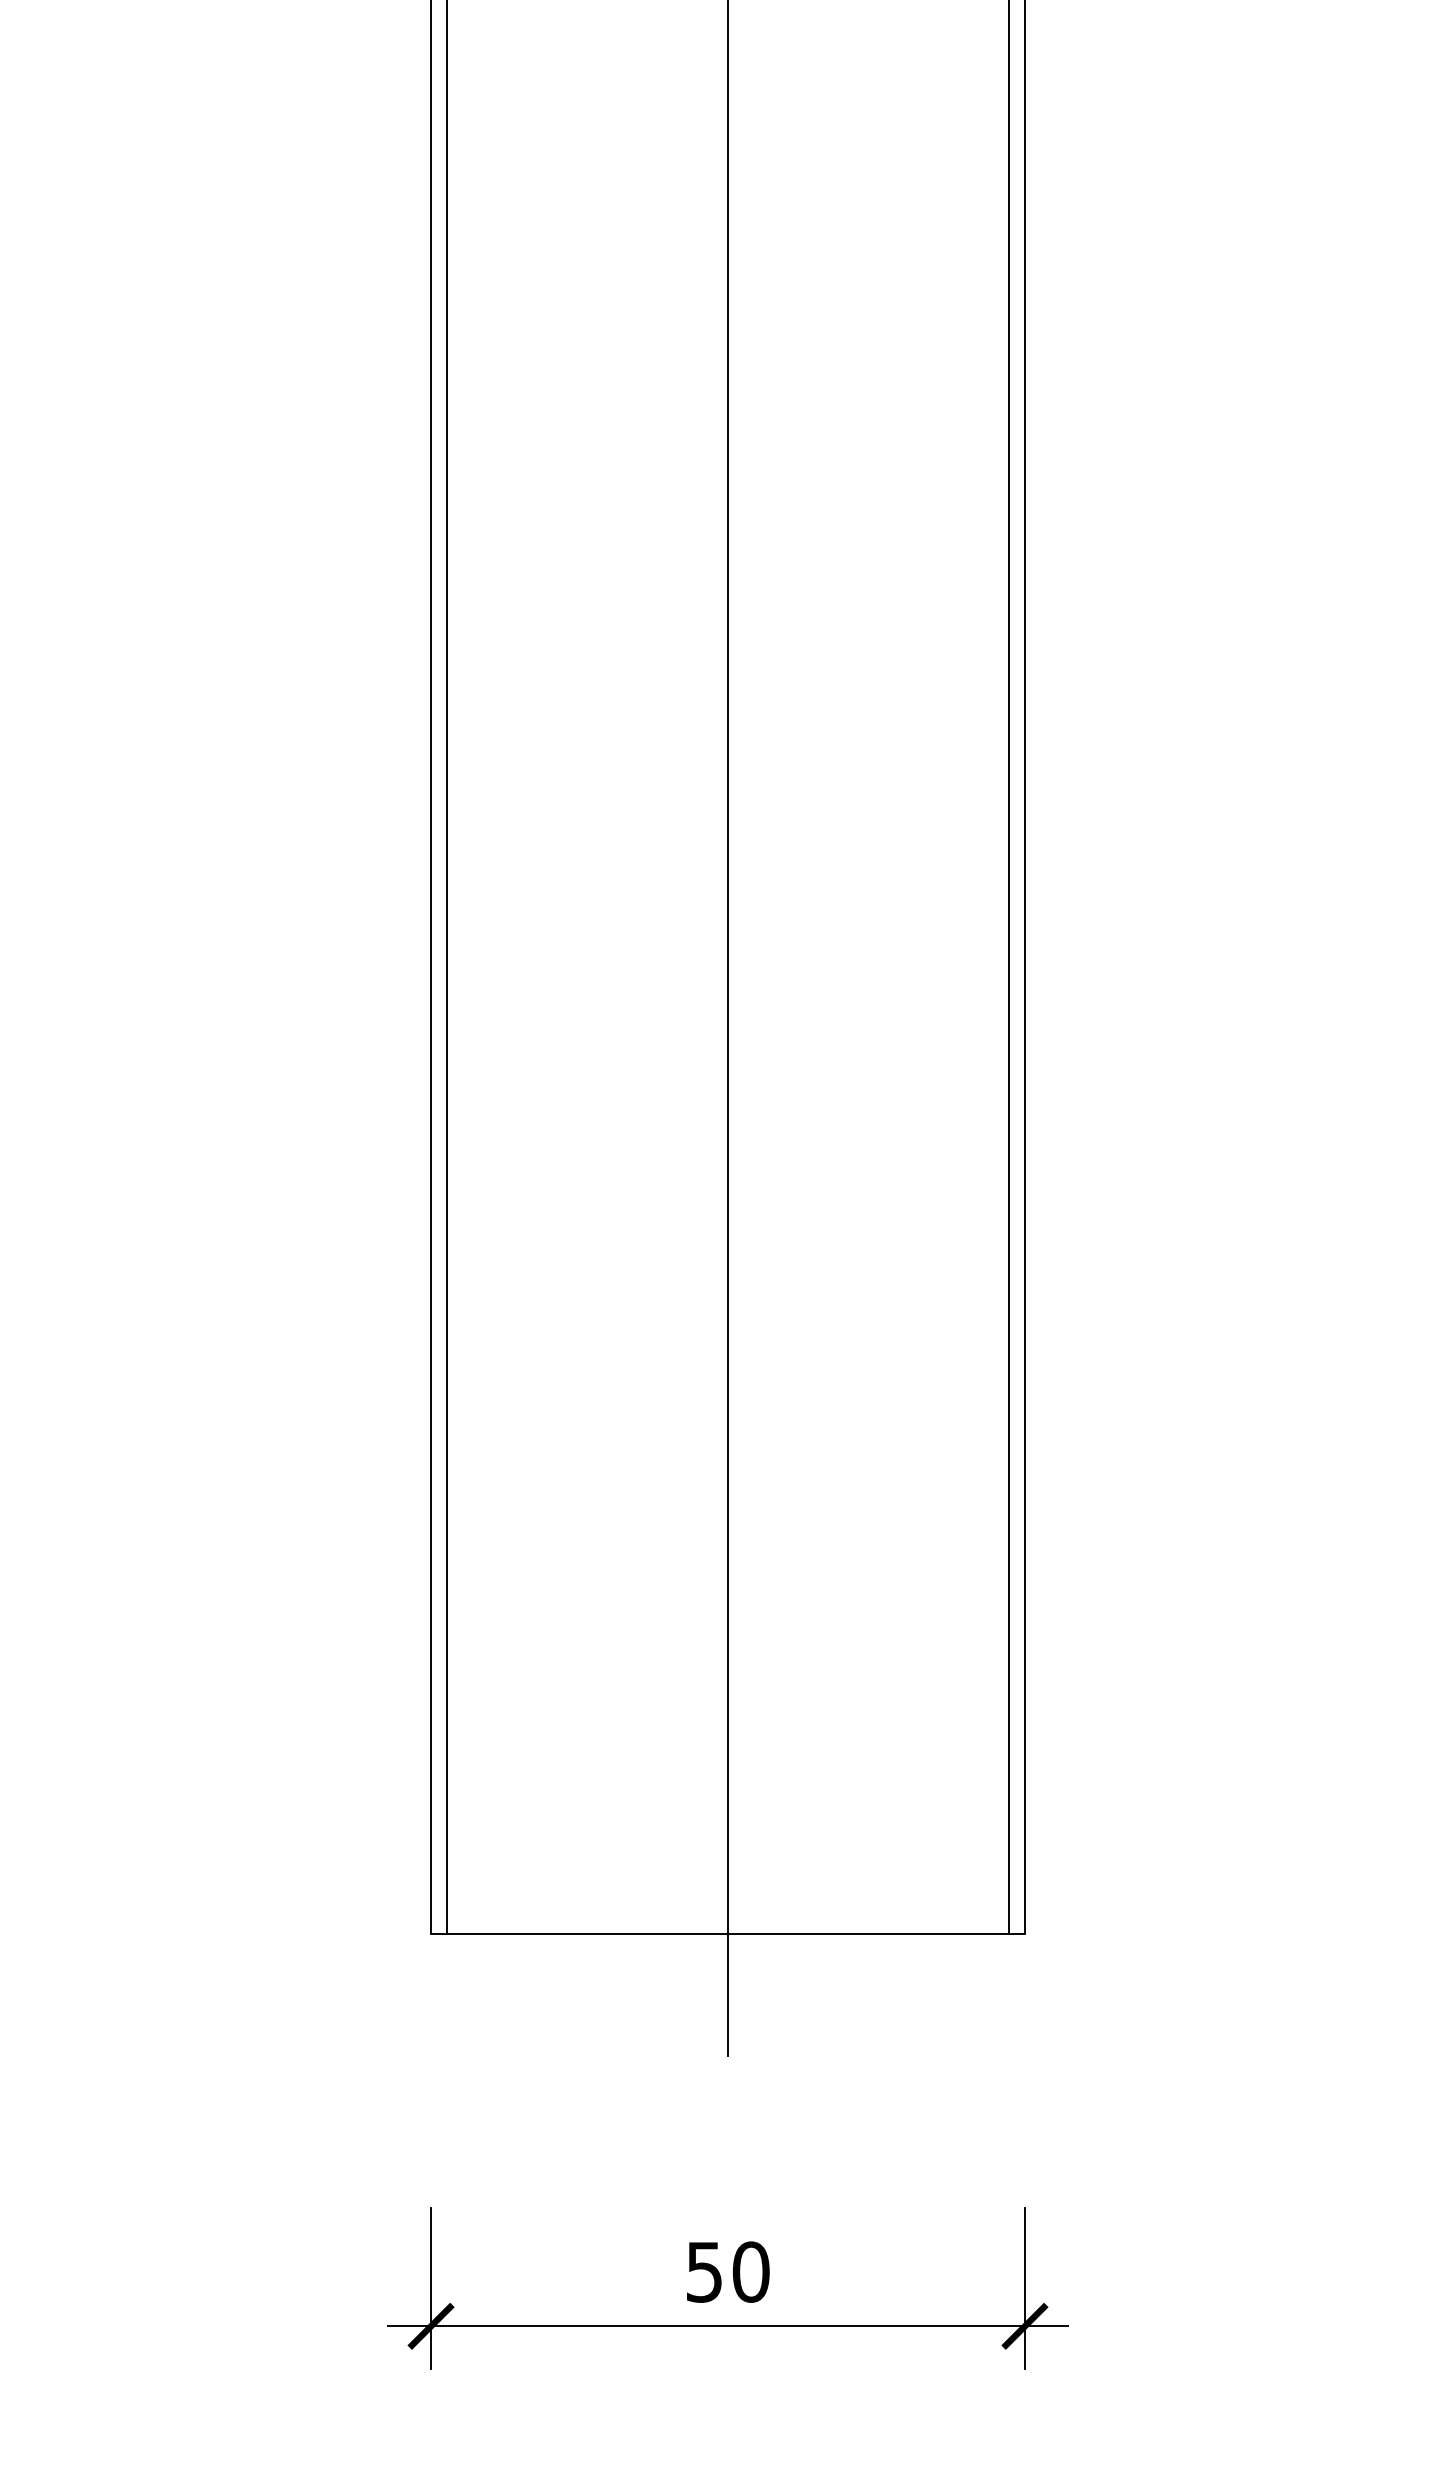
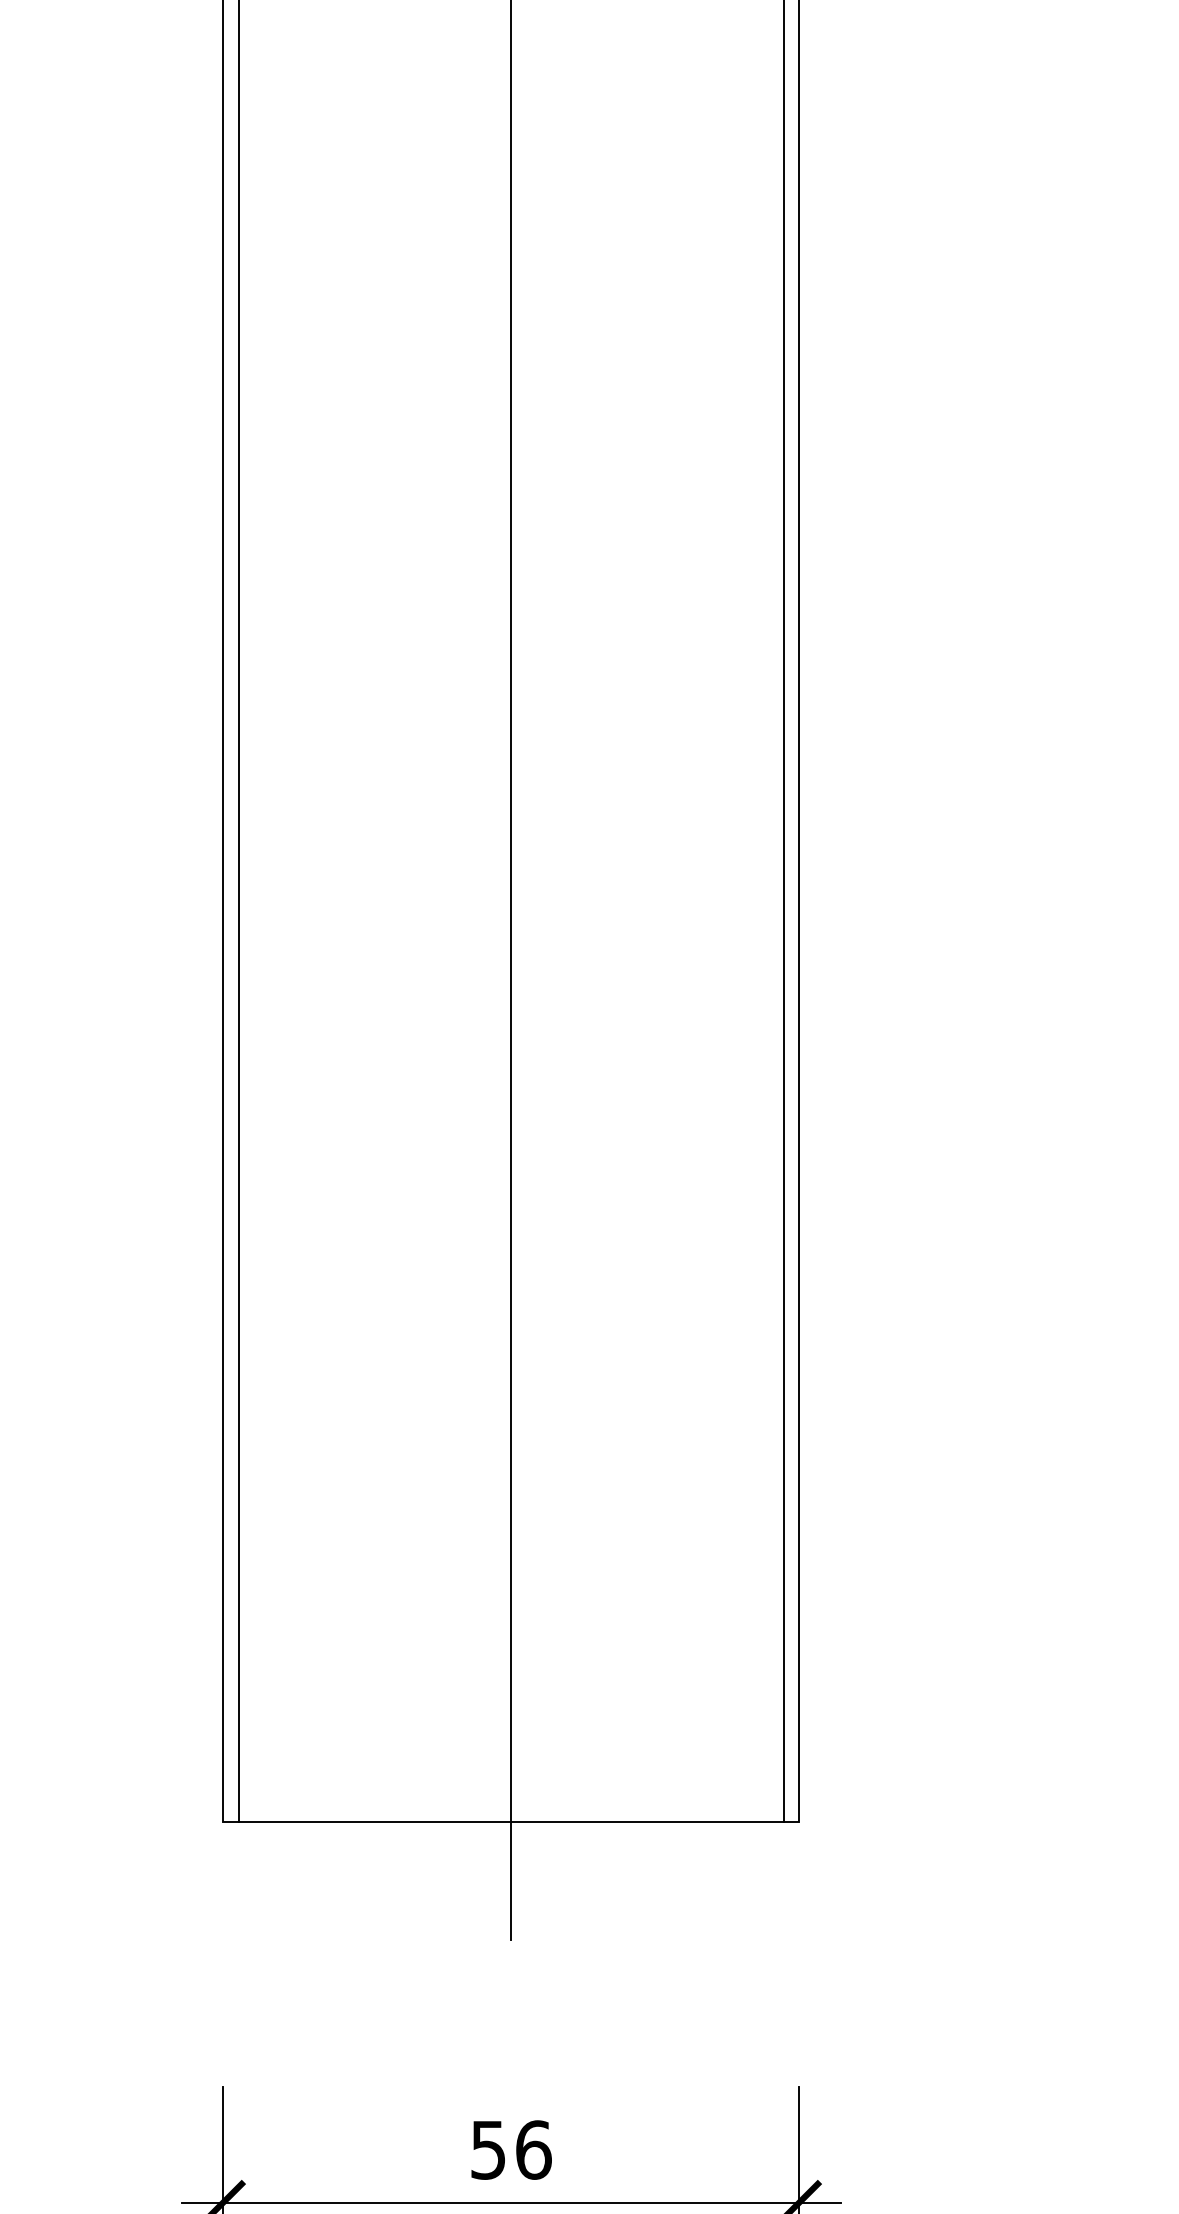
text: (750, 2271) -> (533, 2149), 50 -> 56

